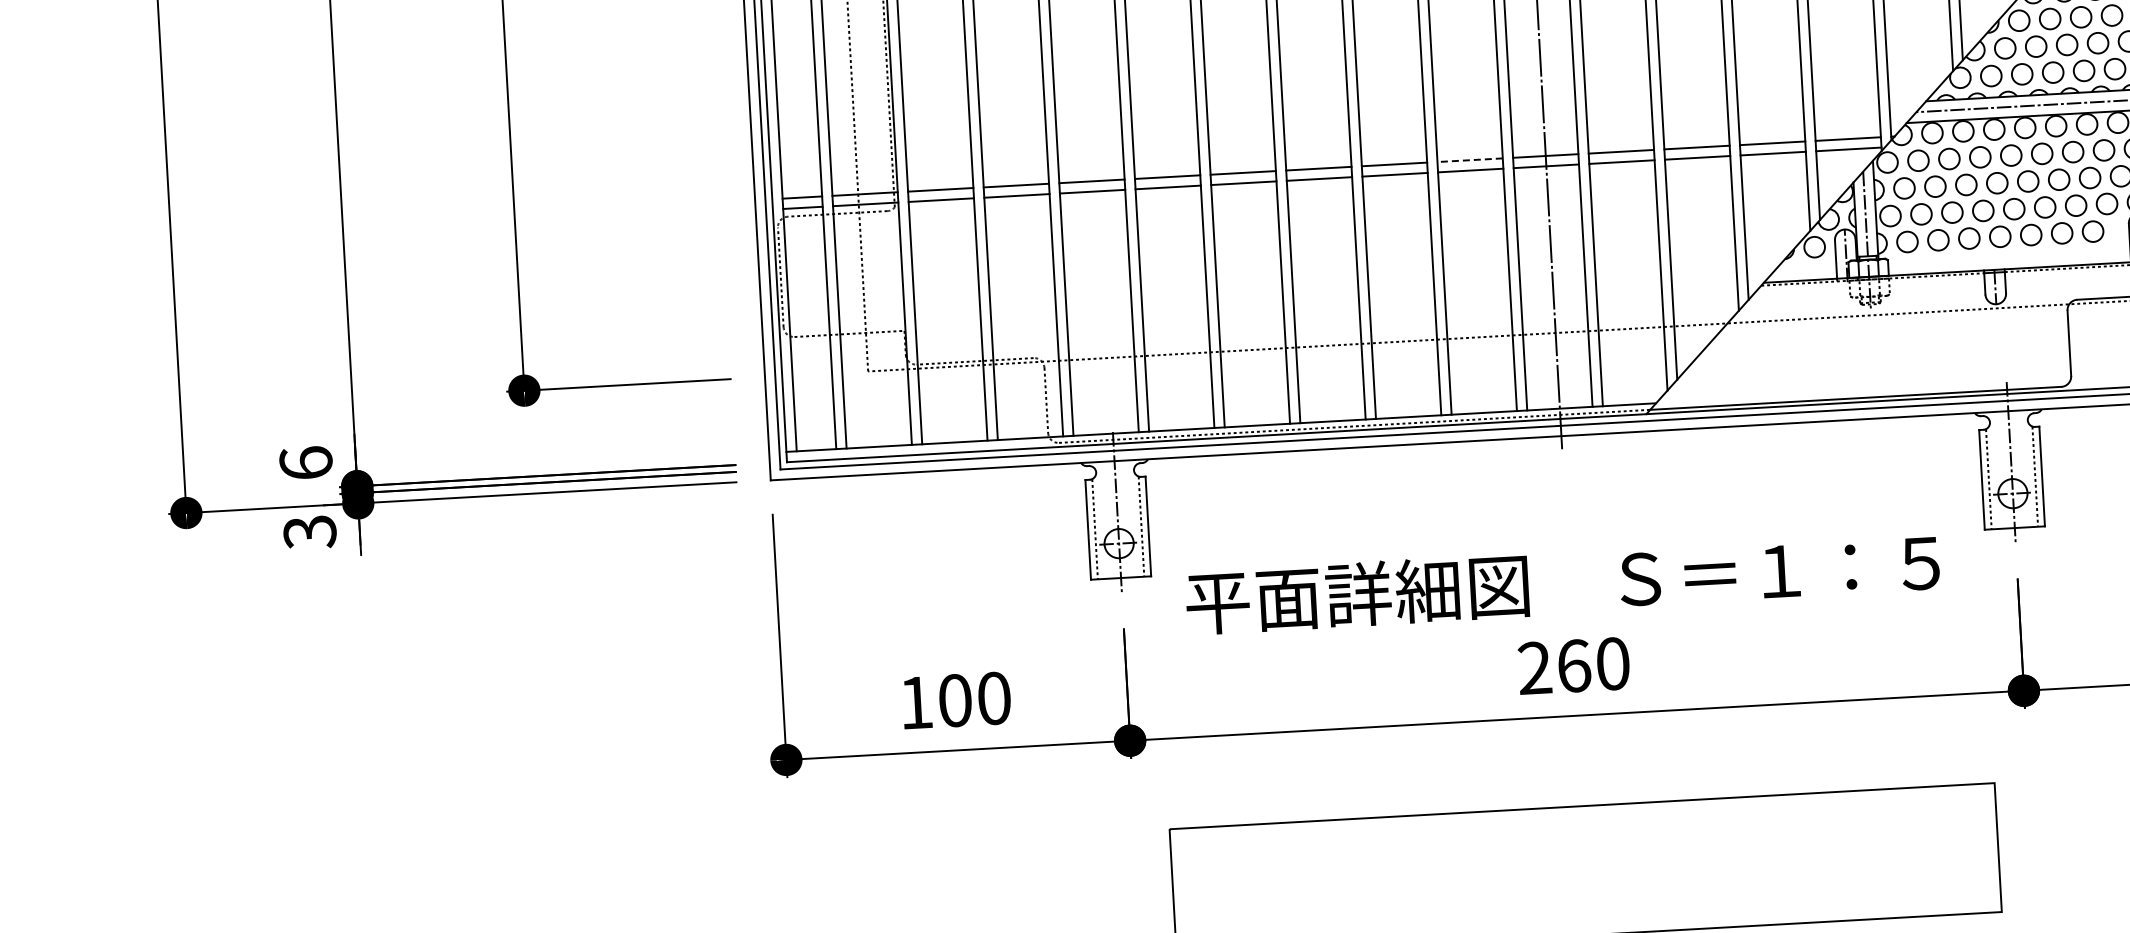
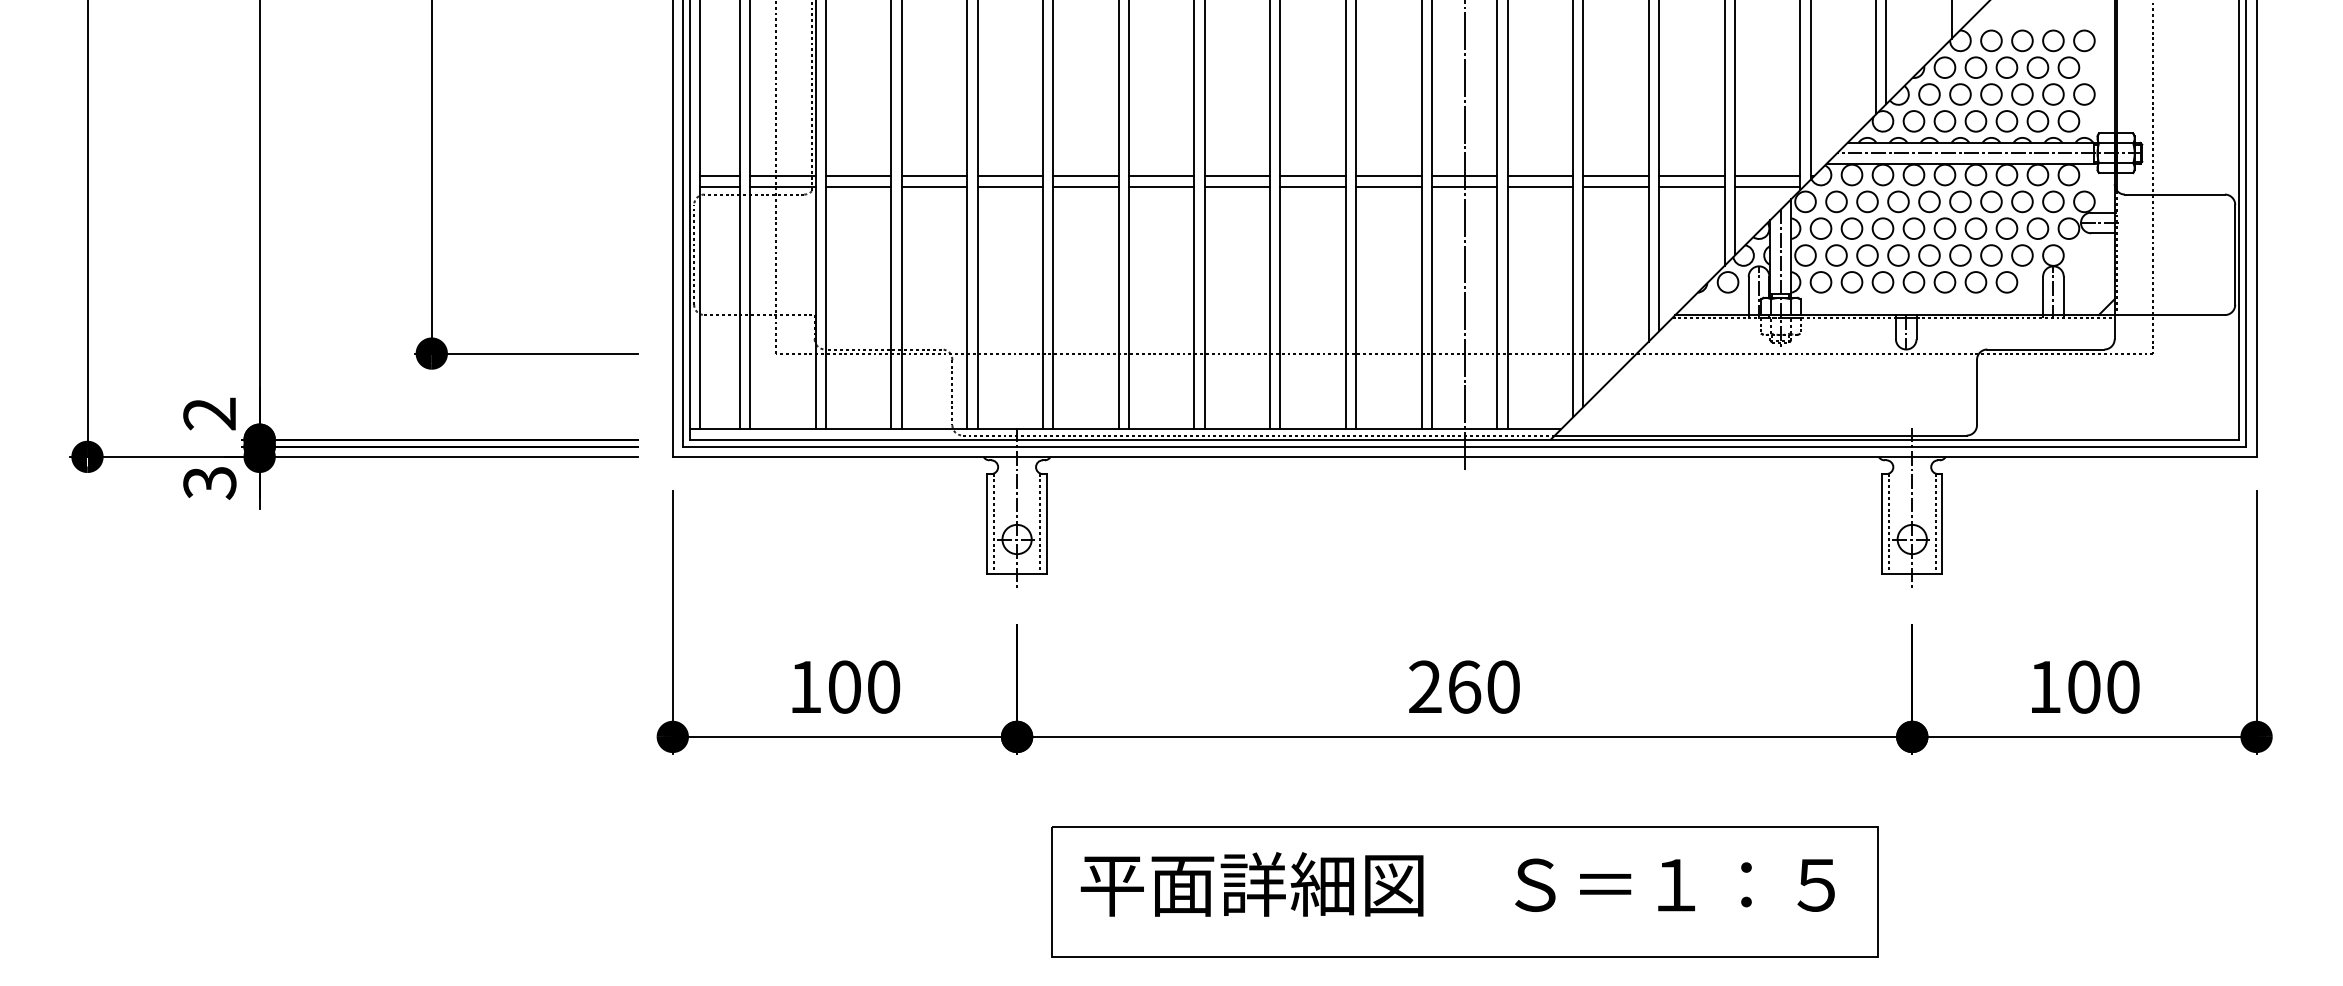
line: (1469, 160) -> (1388, 176), dashed -> solid
text: (305, 462) -> (209, 413), 6 -> 2
text: (1562, 582) -> (1457, 884), moved

